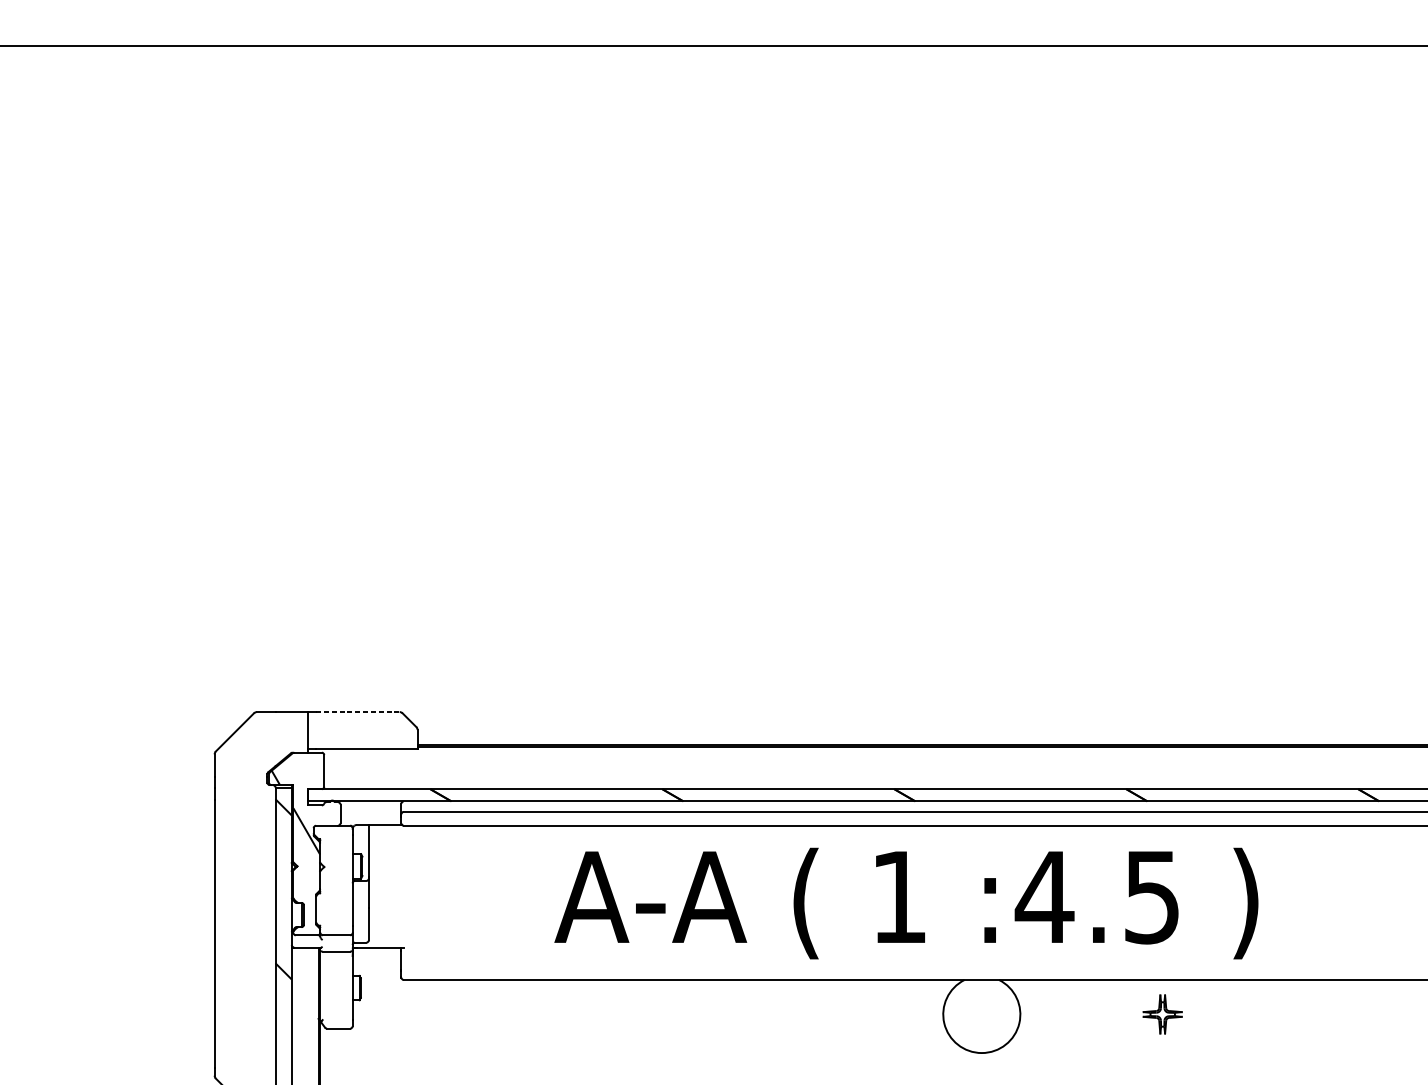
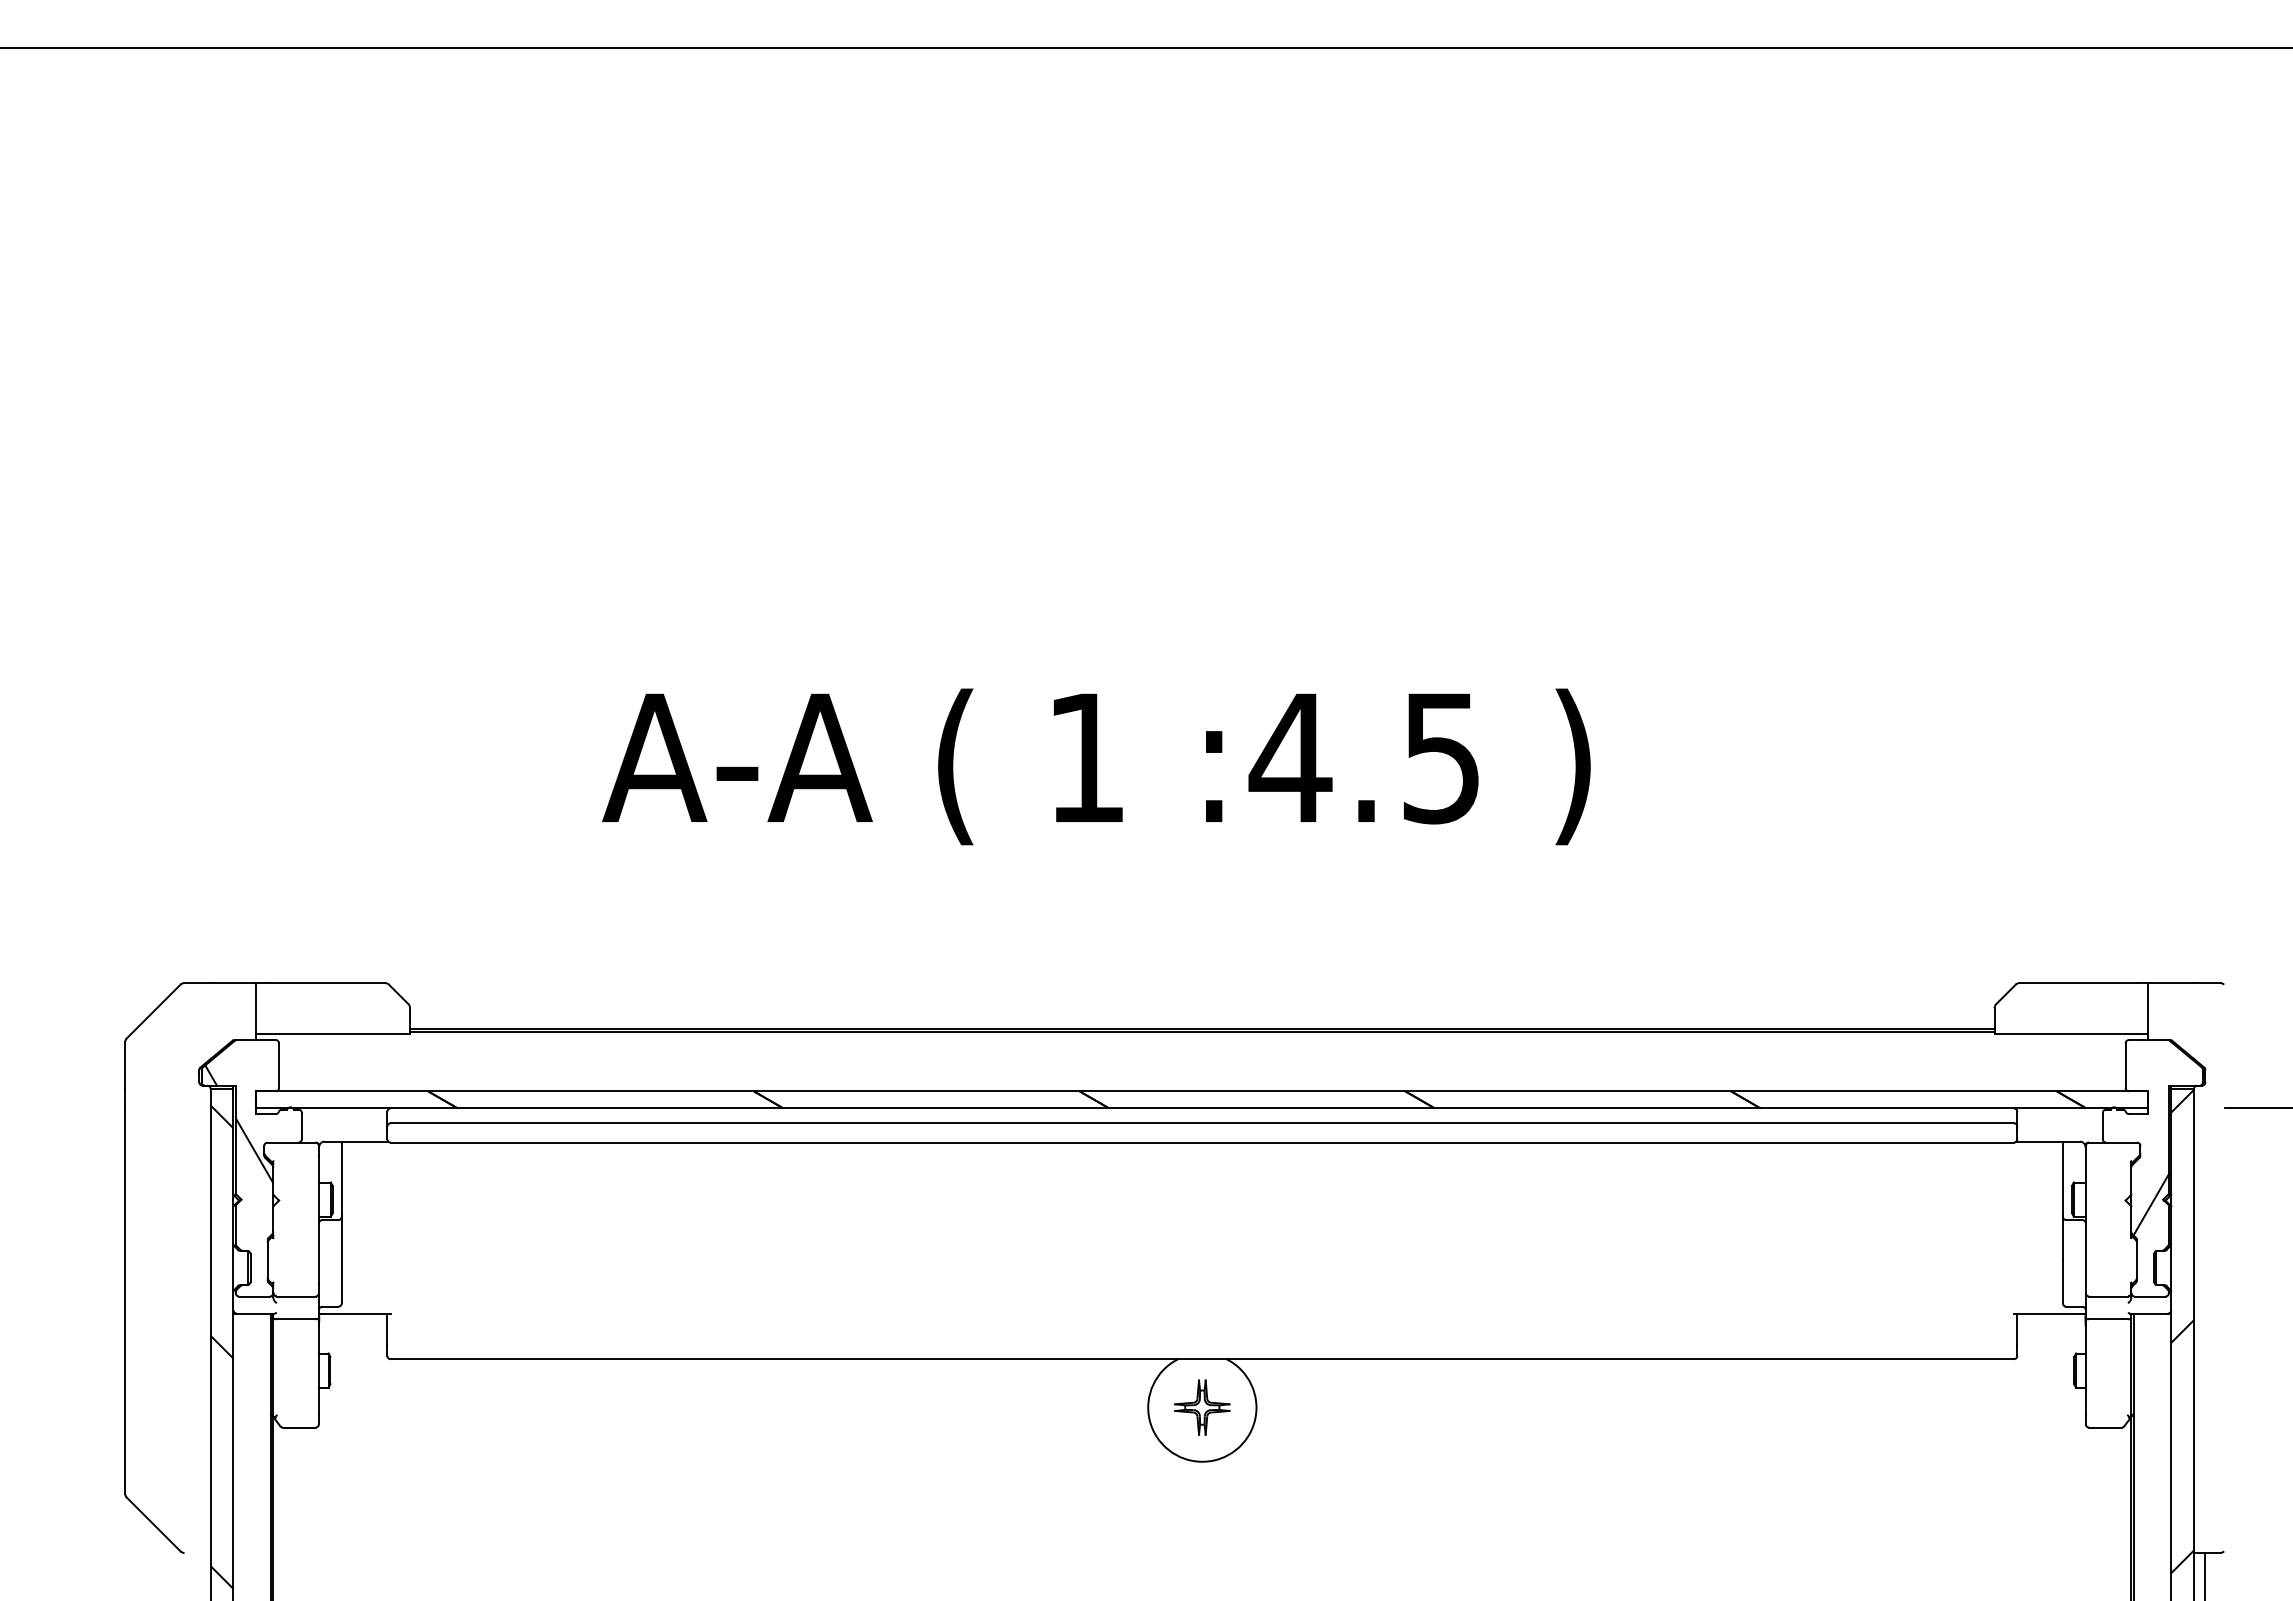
line: (358, 712) -> (326, 983), dashed -> solid
text: (906, 903) -> (1096, 766), moved
part: (1162, 1014) -> (1202, 1407), moved

